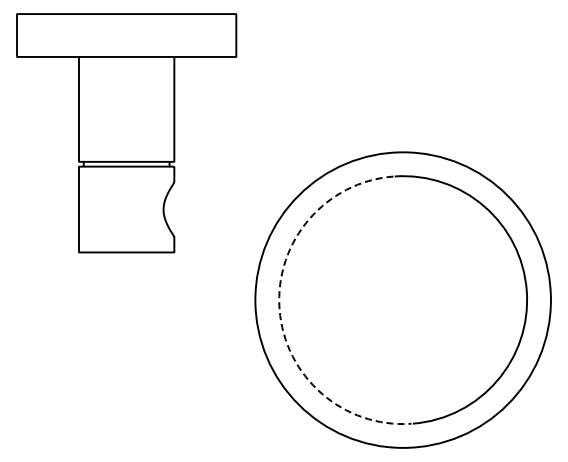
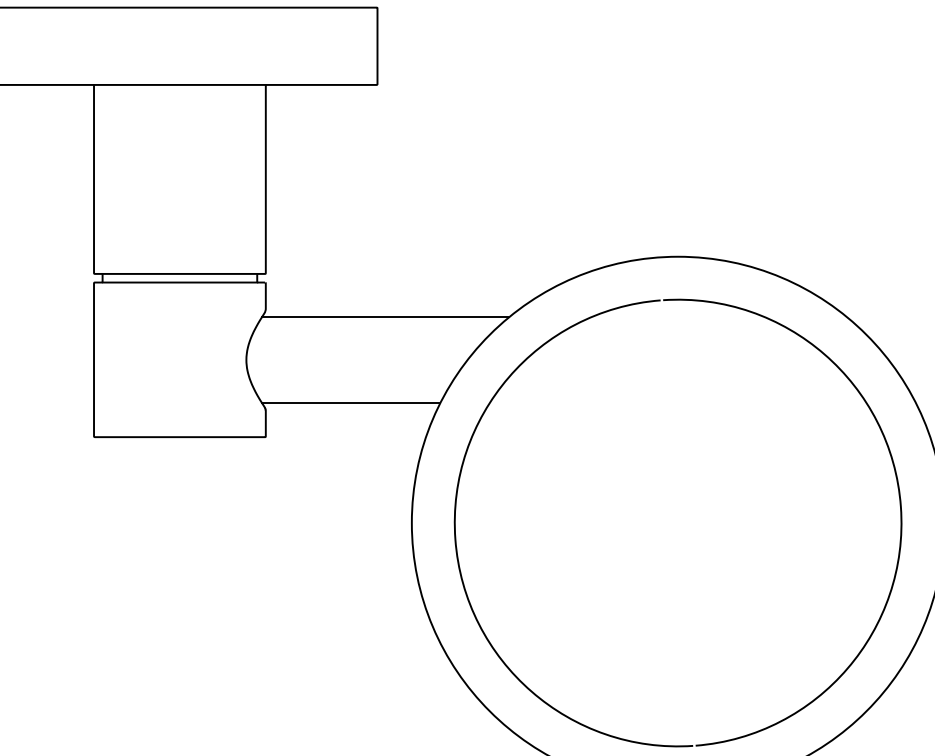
line: (240, 185) -> (385, 316), added
line: (221, 233) -> (350, 403), added
arc: (279, 309) -> (455, 539), dashed -> solid

